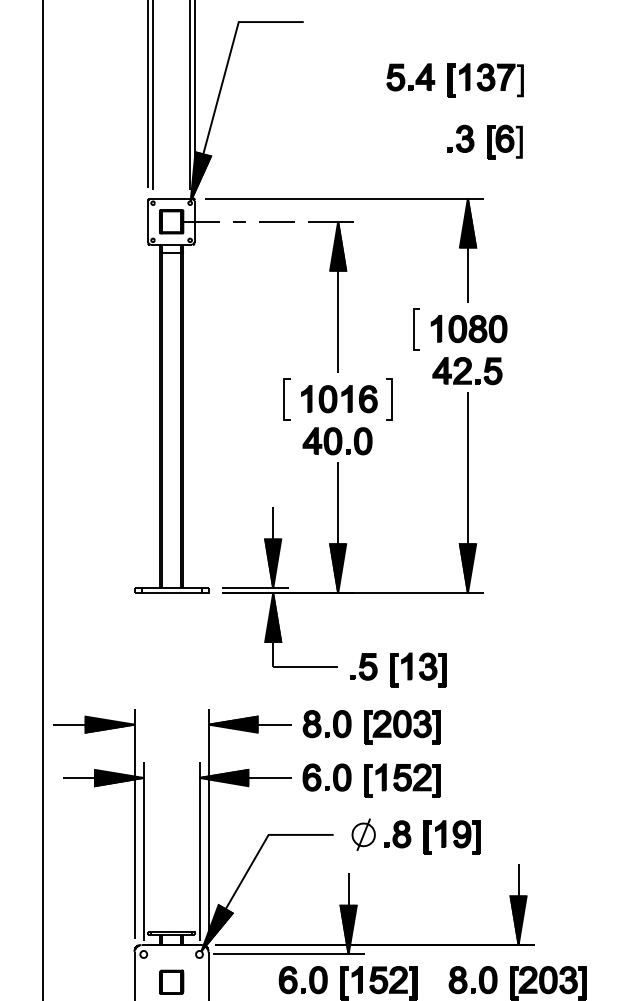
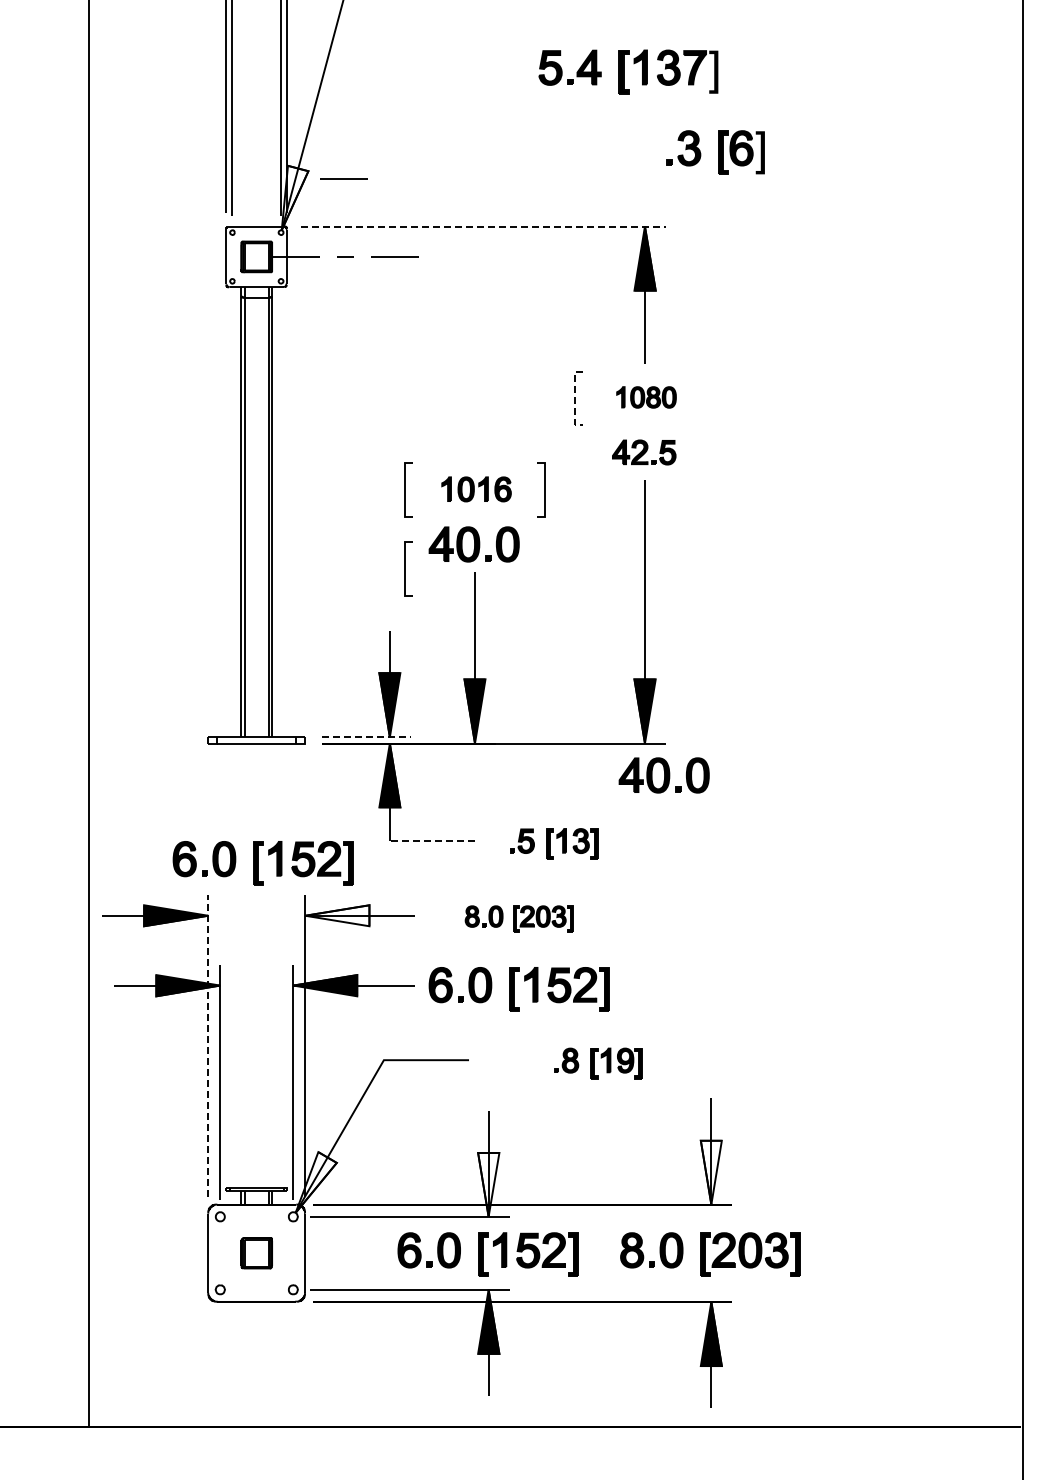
part: (485, 142) -> (715, 152), moved
line: (237, 161) -> (343, 178), added
fill: (200, 176) -> (294, 197), removed
line: (344, 198) -> (483, 226), solid -> dashed
part: (337, 297) -> (474, 355), removed
line: (414, 329) -> (574, 398), solid -> dashed
part: (469, 329) -> (646, 397), size x0.6
part: (466, 371) -> (643, 452), size x0.7
part: (339, 399) -> (476, 489), size x0.7
line: (285, 459) -> (405, 568), added
line: (256, 588) -> (367, 737), solid -> dashed
part: (482, 617) -> (663, 775), added
line: (305, 667) -> (432, 840), solid -> dashed
part: (398, 669) -> (553, 843), size x0.7
part: (175, 684) -> (262, 863), added
fill: (233, 724) -> (337, 915), removed
part: (372, 726) -> (519, 918), size x0.6
line: (134, 823) -> (208, 1045), solid -> dashed
part: (363, 834) -> (508, 1059), removed
part: (432, 837) -> (598, 1063), size x0.7
fill: (517, 920) -> (710, 1172), removed
fill: (216, 928) -> (315, 1182), removed
fill: (348, 929) -> (488, 1184), removed

